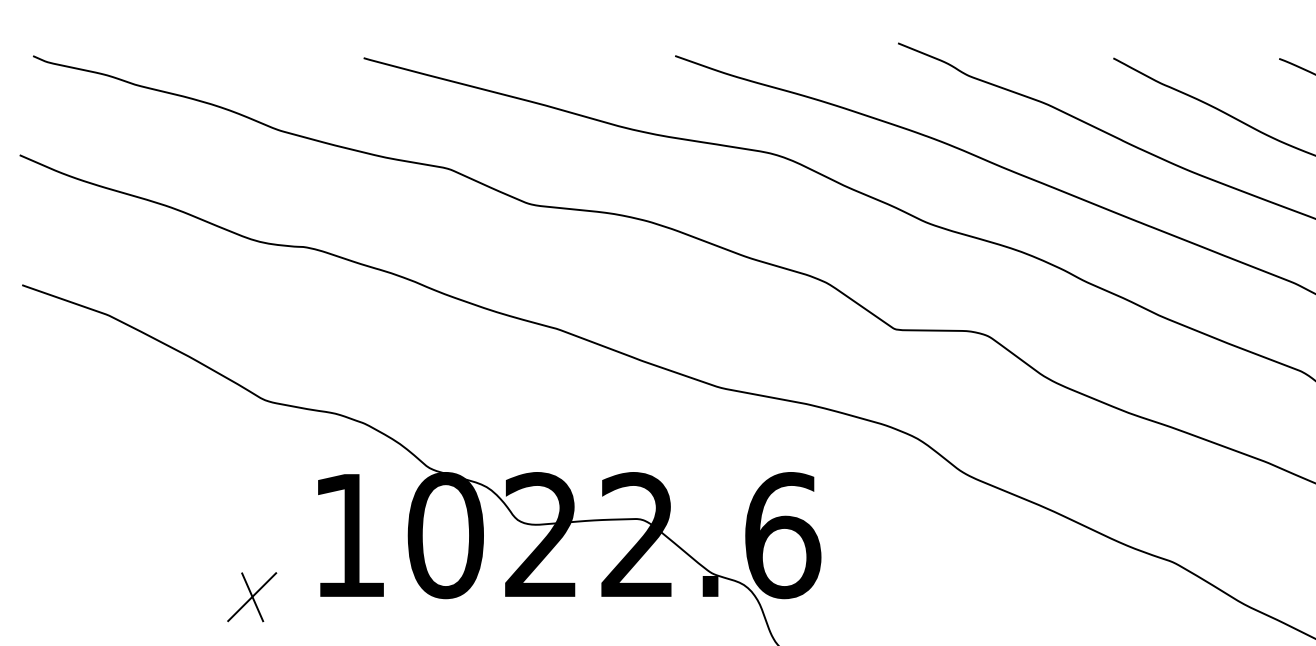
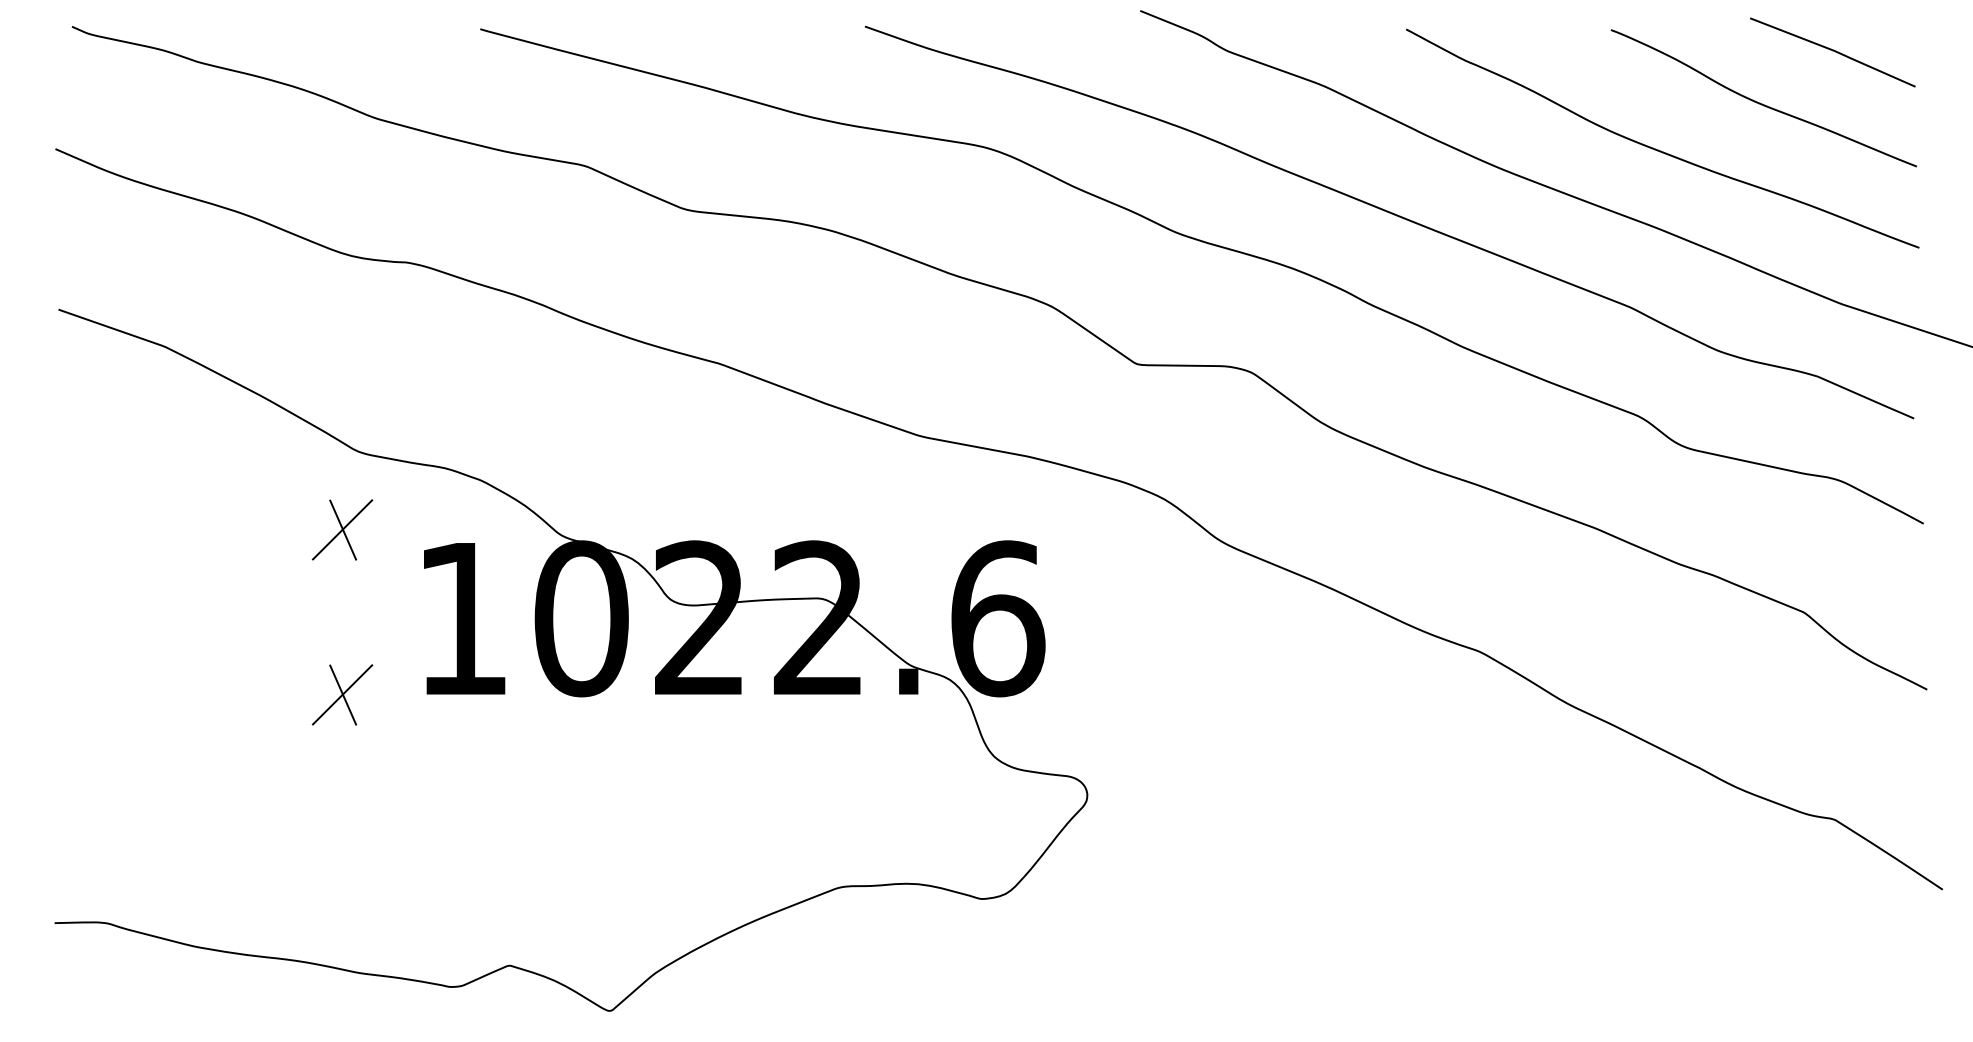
part: (252, 463) -> (342, 529), added

